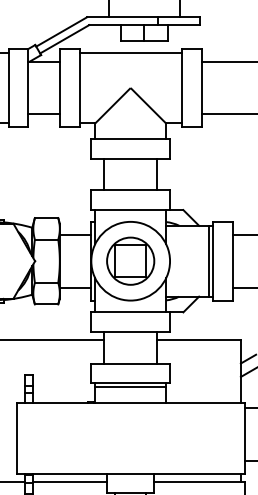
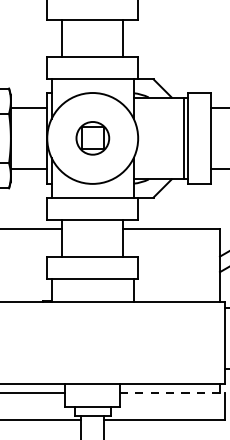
part: (130, 260) -> (92, 137), size x0.6
line: (130, 387) -> (92, 284), removed
line: (200, 481) -> (173, 392), solid -> dashed

